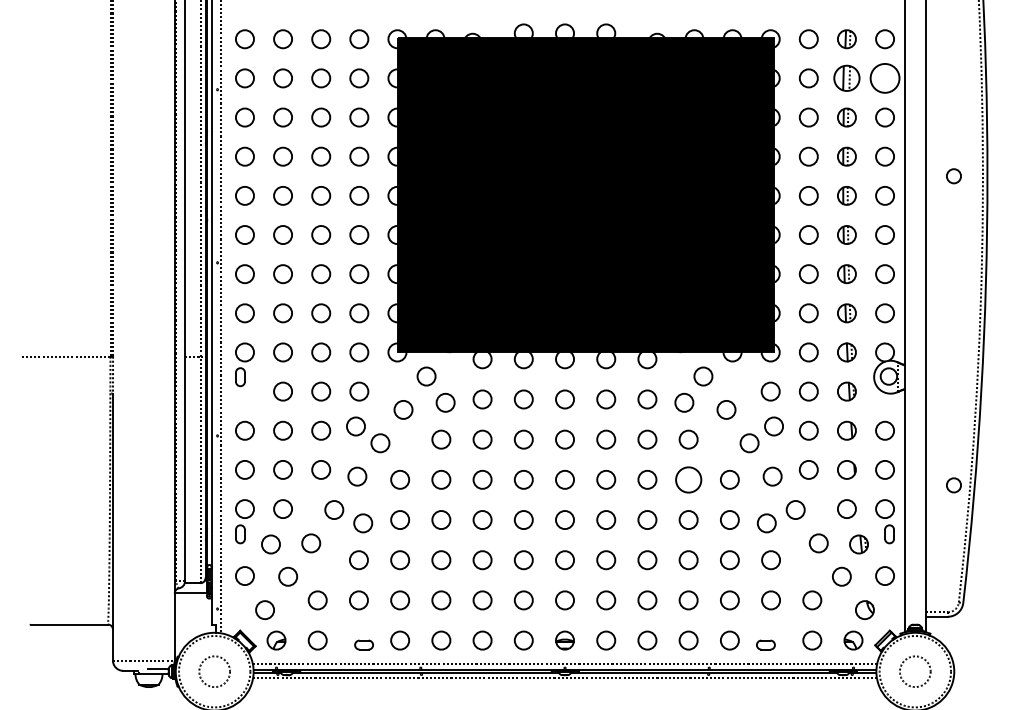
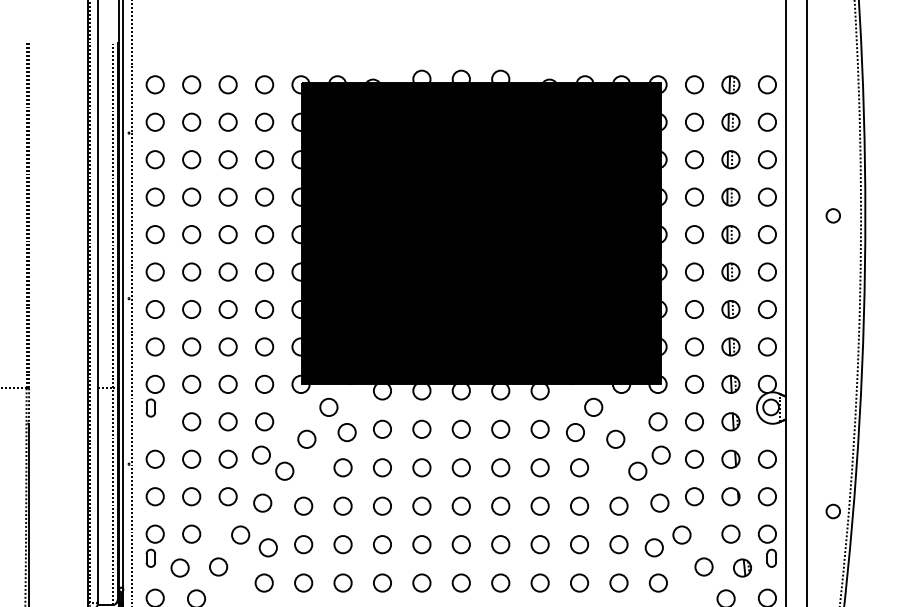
part: (846, 78) -> (730, 122), size x0.71
circle: (885, 78) -> (767, 122), size x0.62
circle: (688, 479) -> (579, 505), size x0.71

